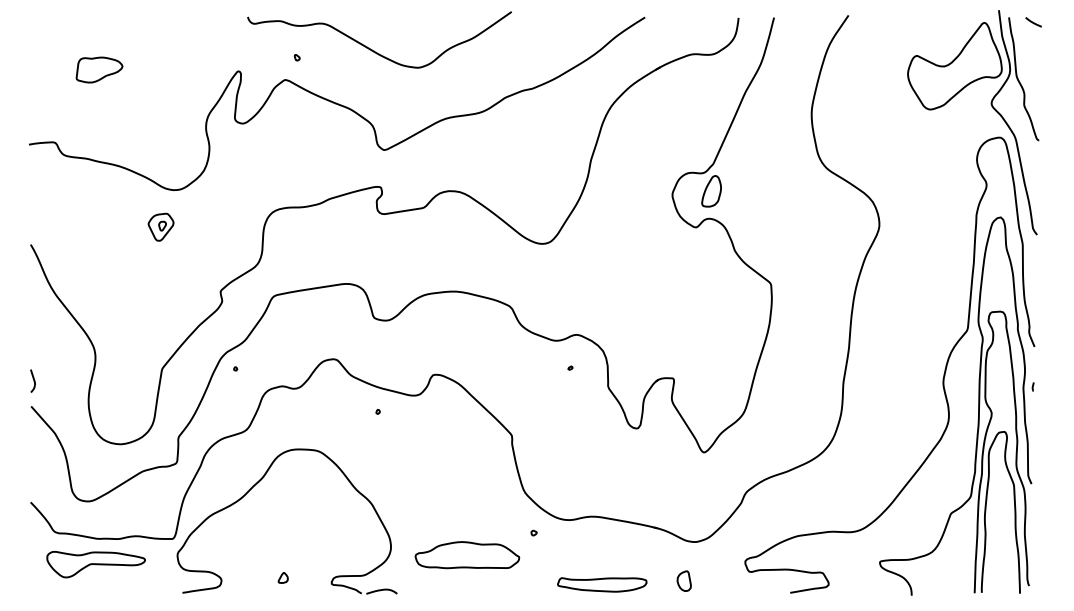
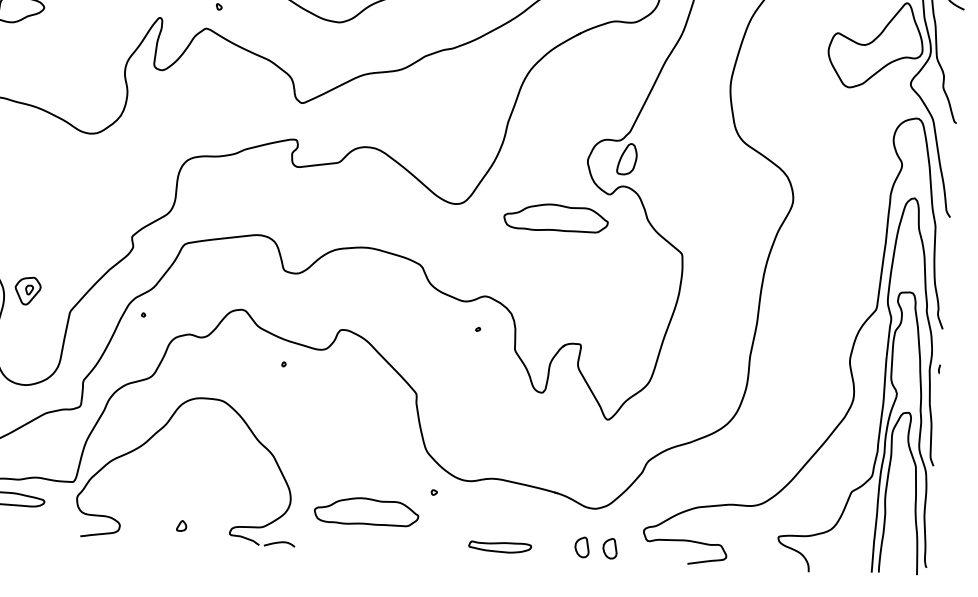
part: (160, 226) -> (27, 290), moved
part: (643, 253) -> (556, 218), added
part: (711, 580) -> (609, 547), added
part: (602, 584) -> (500, 547), size x0.7

